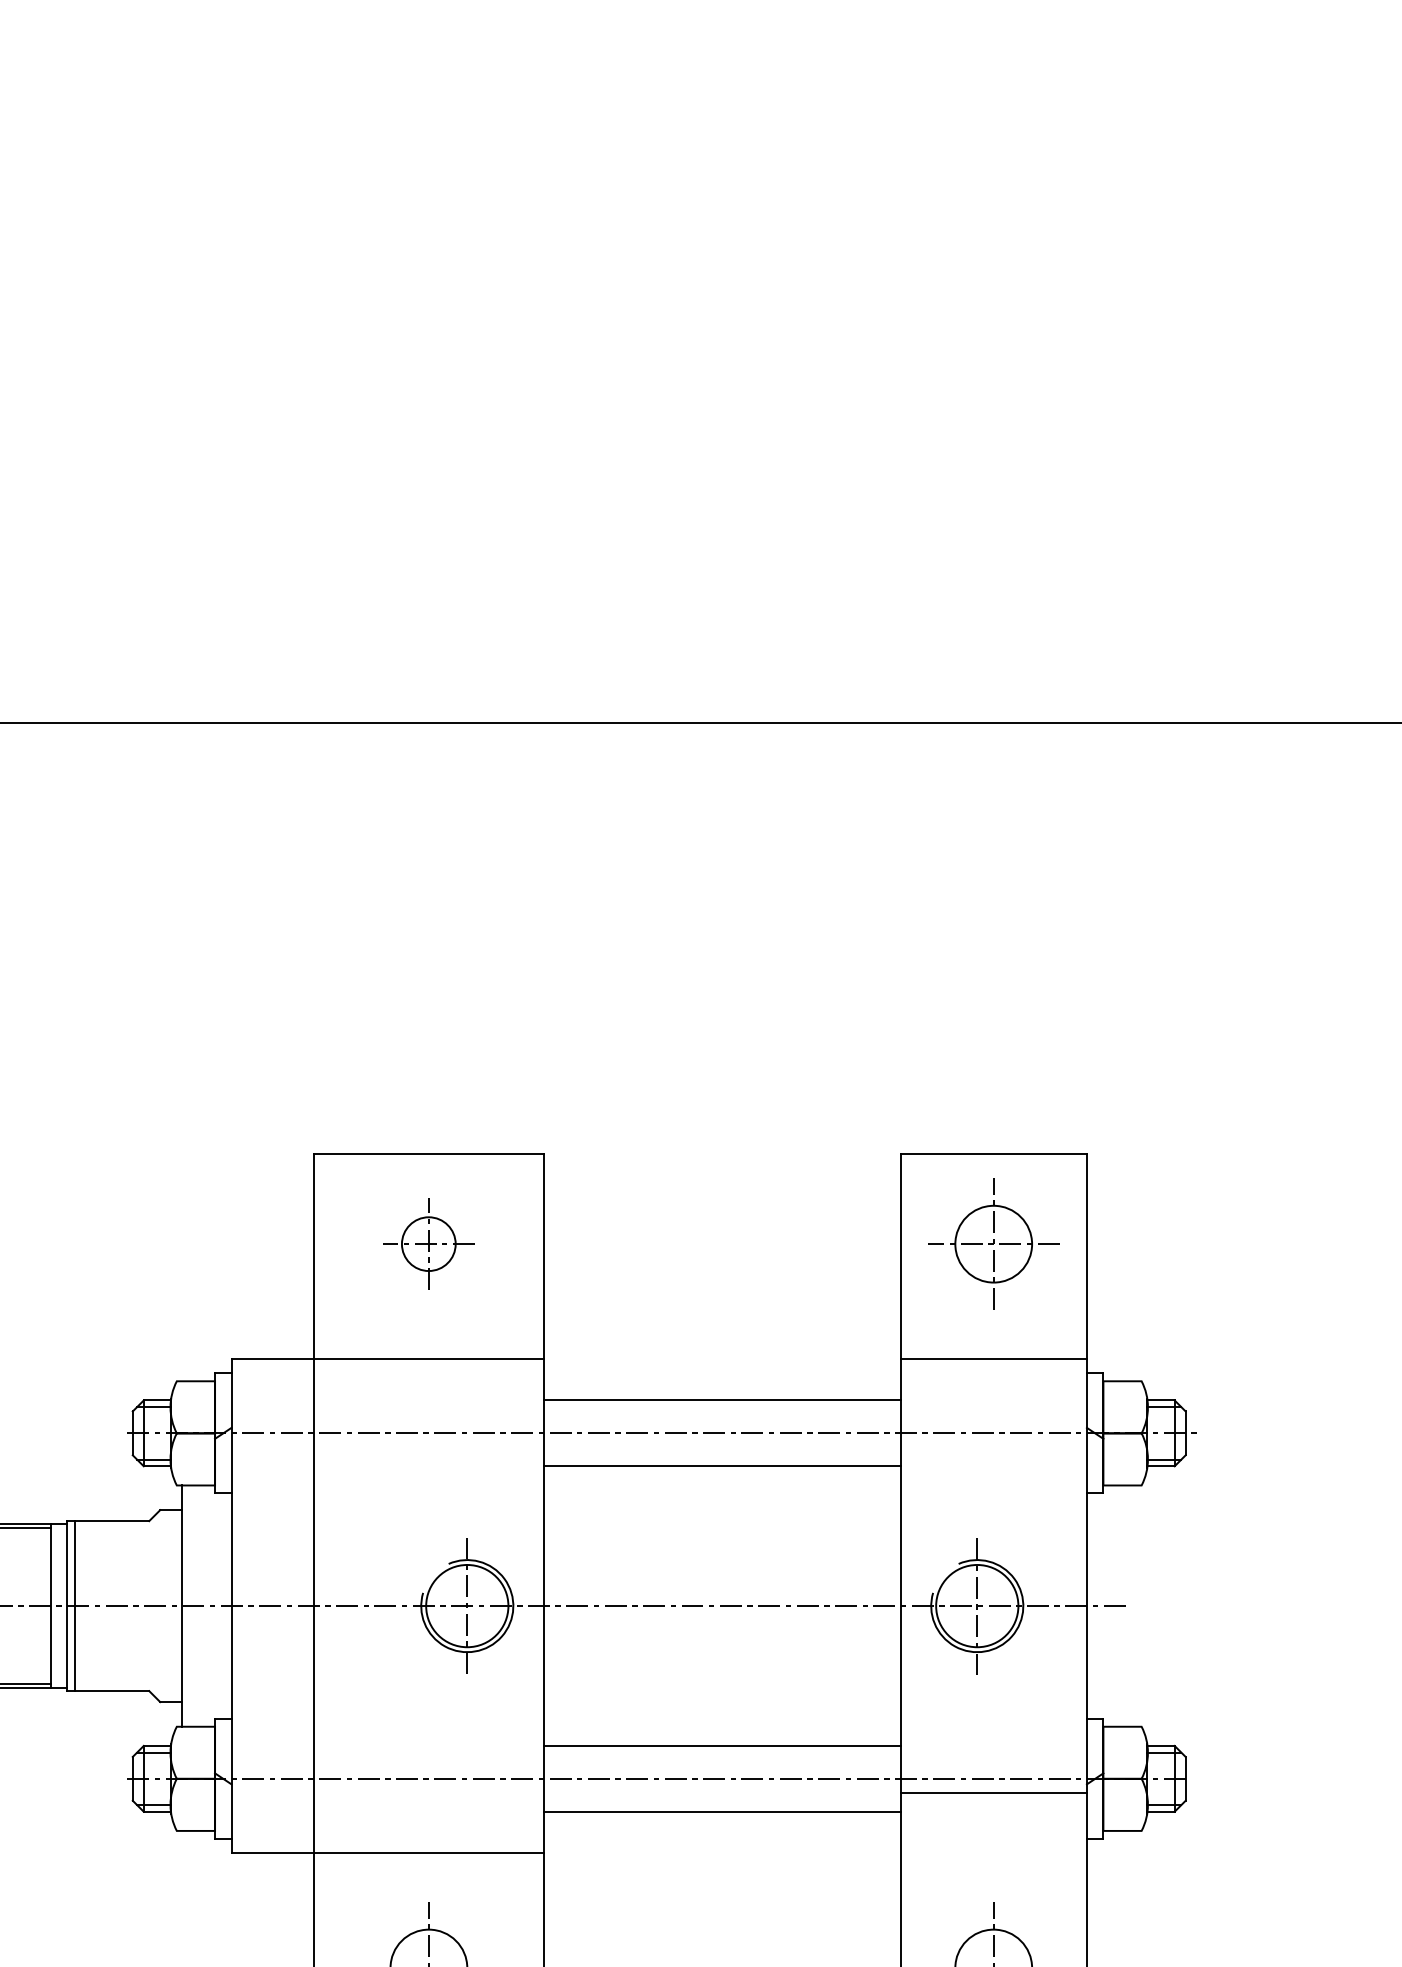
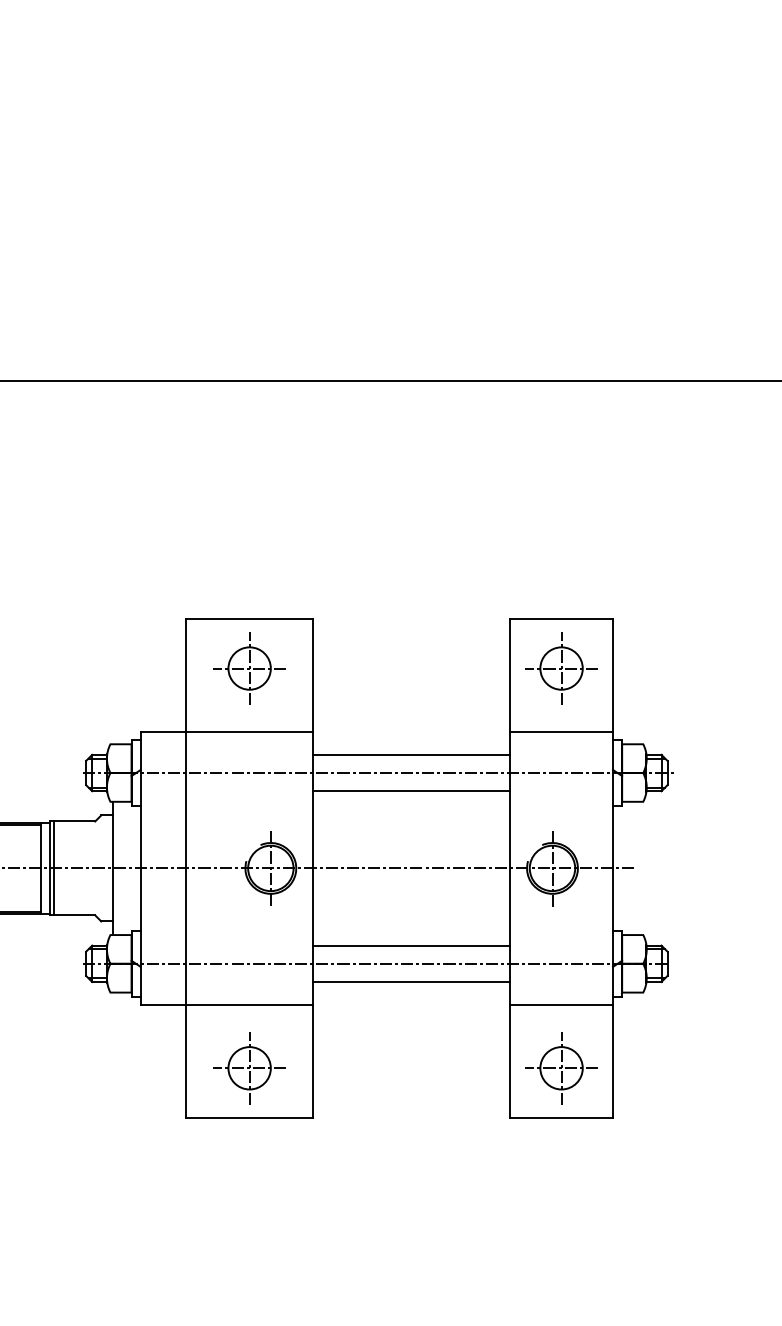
part: (428, 1244) -> (249, 668), size x1.43
line: (993, 1792) -> (561, 1004), moved

